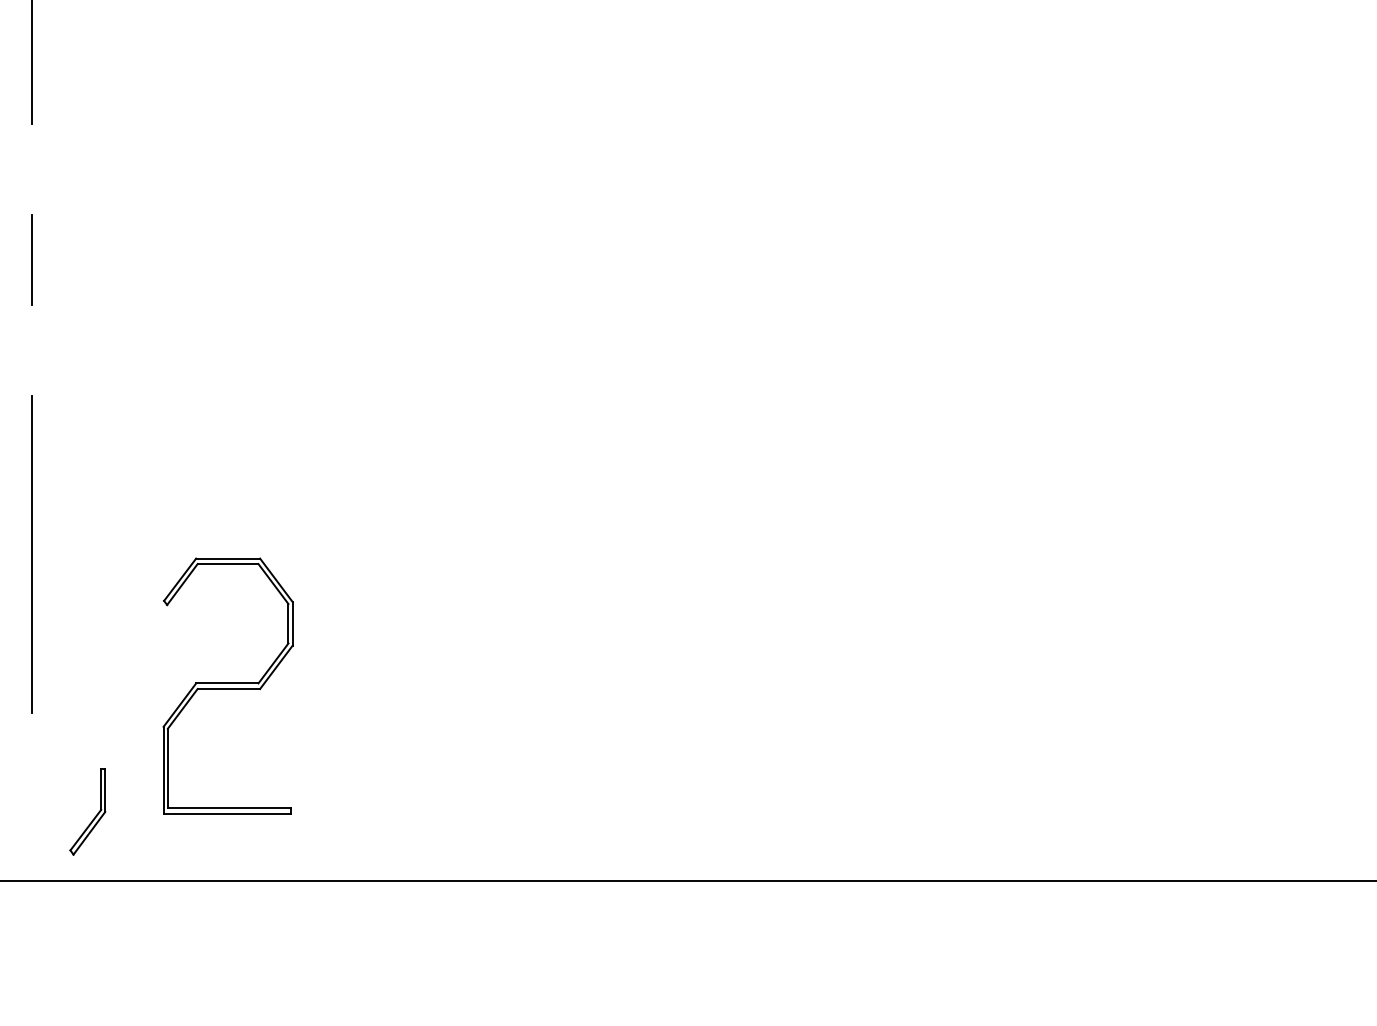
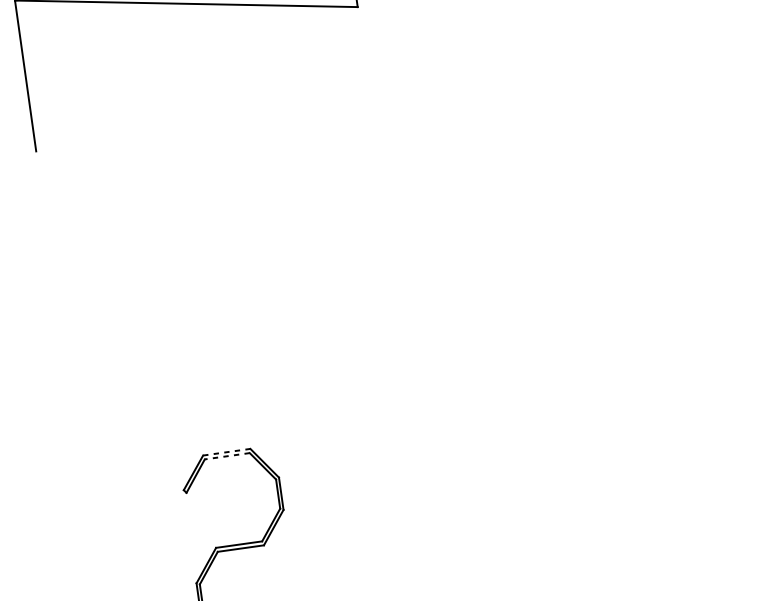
line: (31, 259) -> (50, 251), removed
line: (31, 554) -> (80, 469), removed
line: (228, 558) -> (227, 452), solid -> dashed
line: (227, 564) -> (226, 456), solid -> dashed

